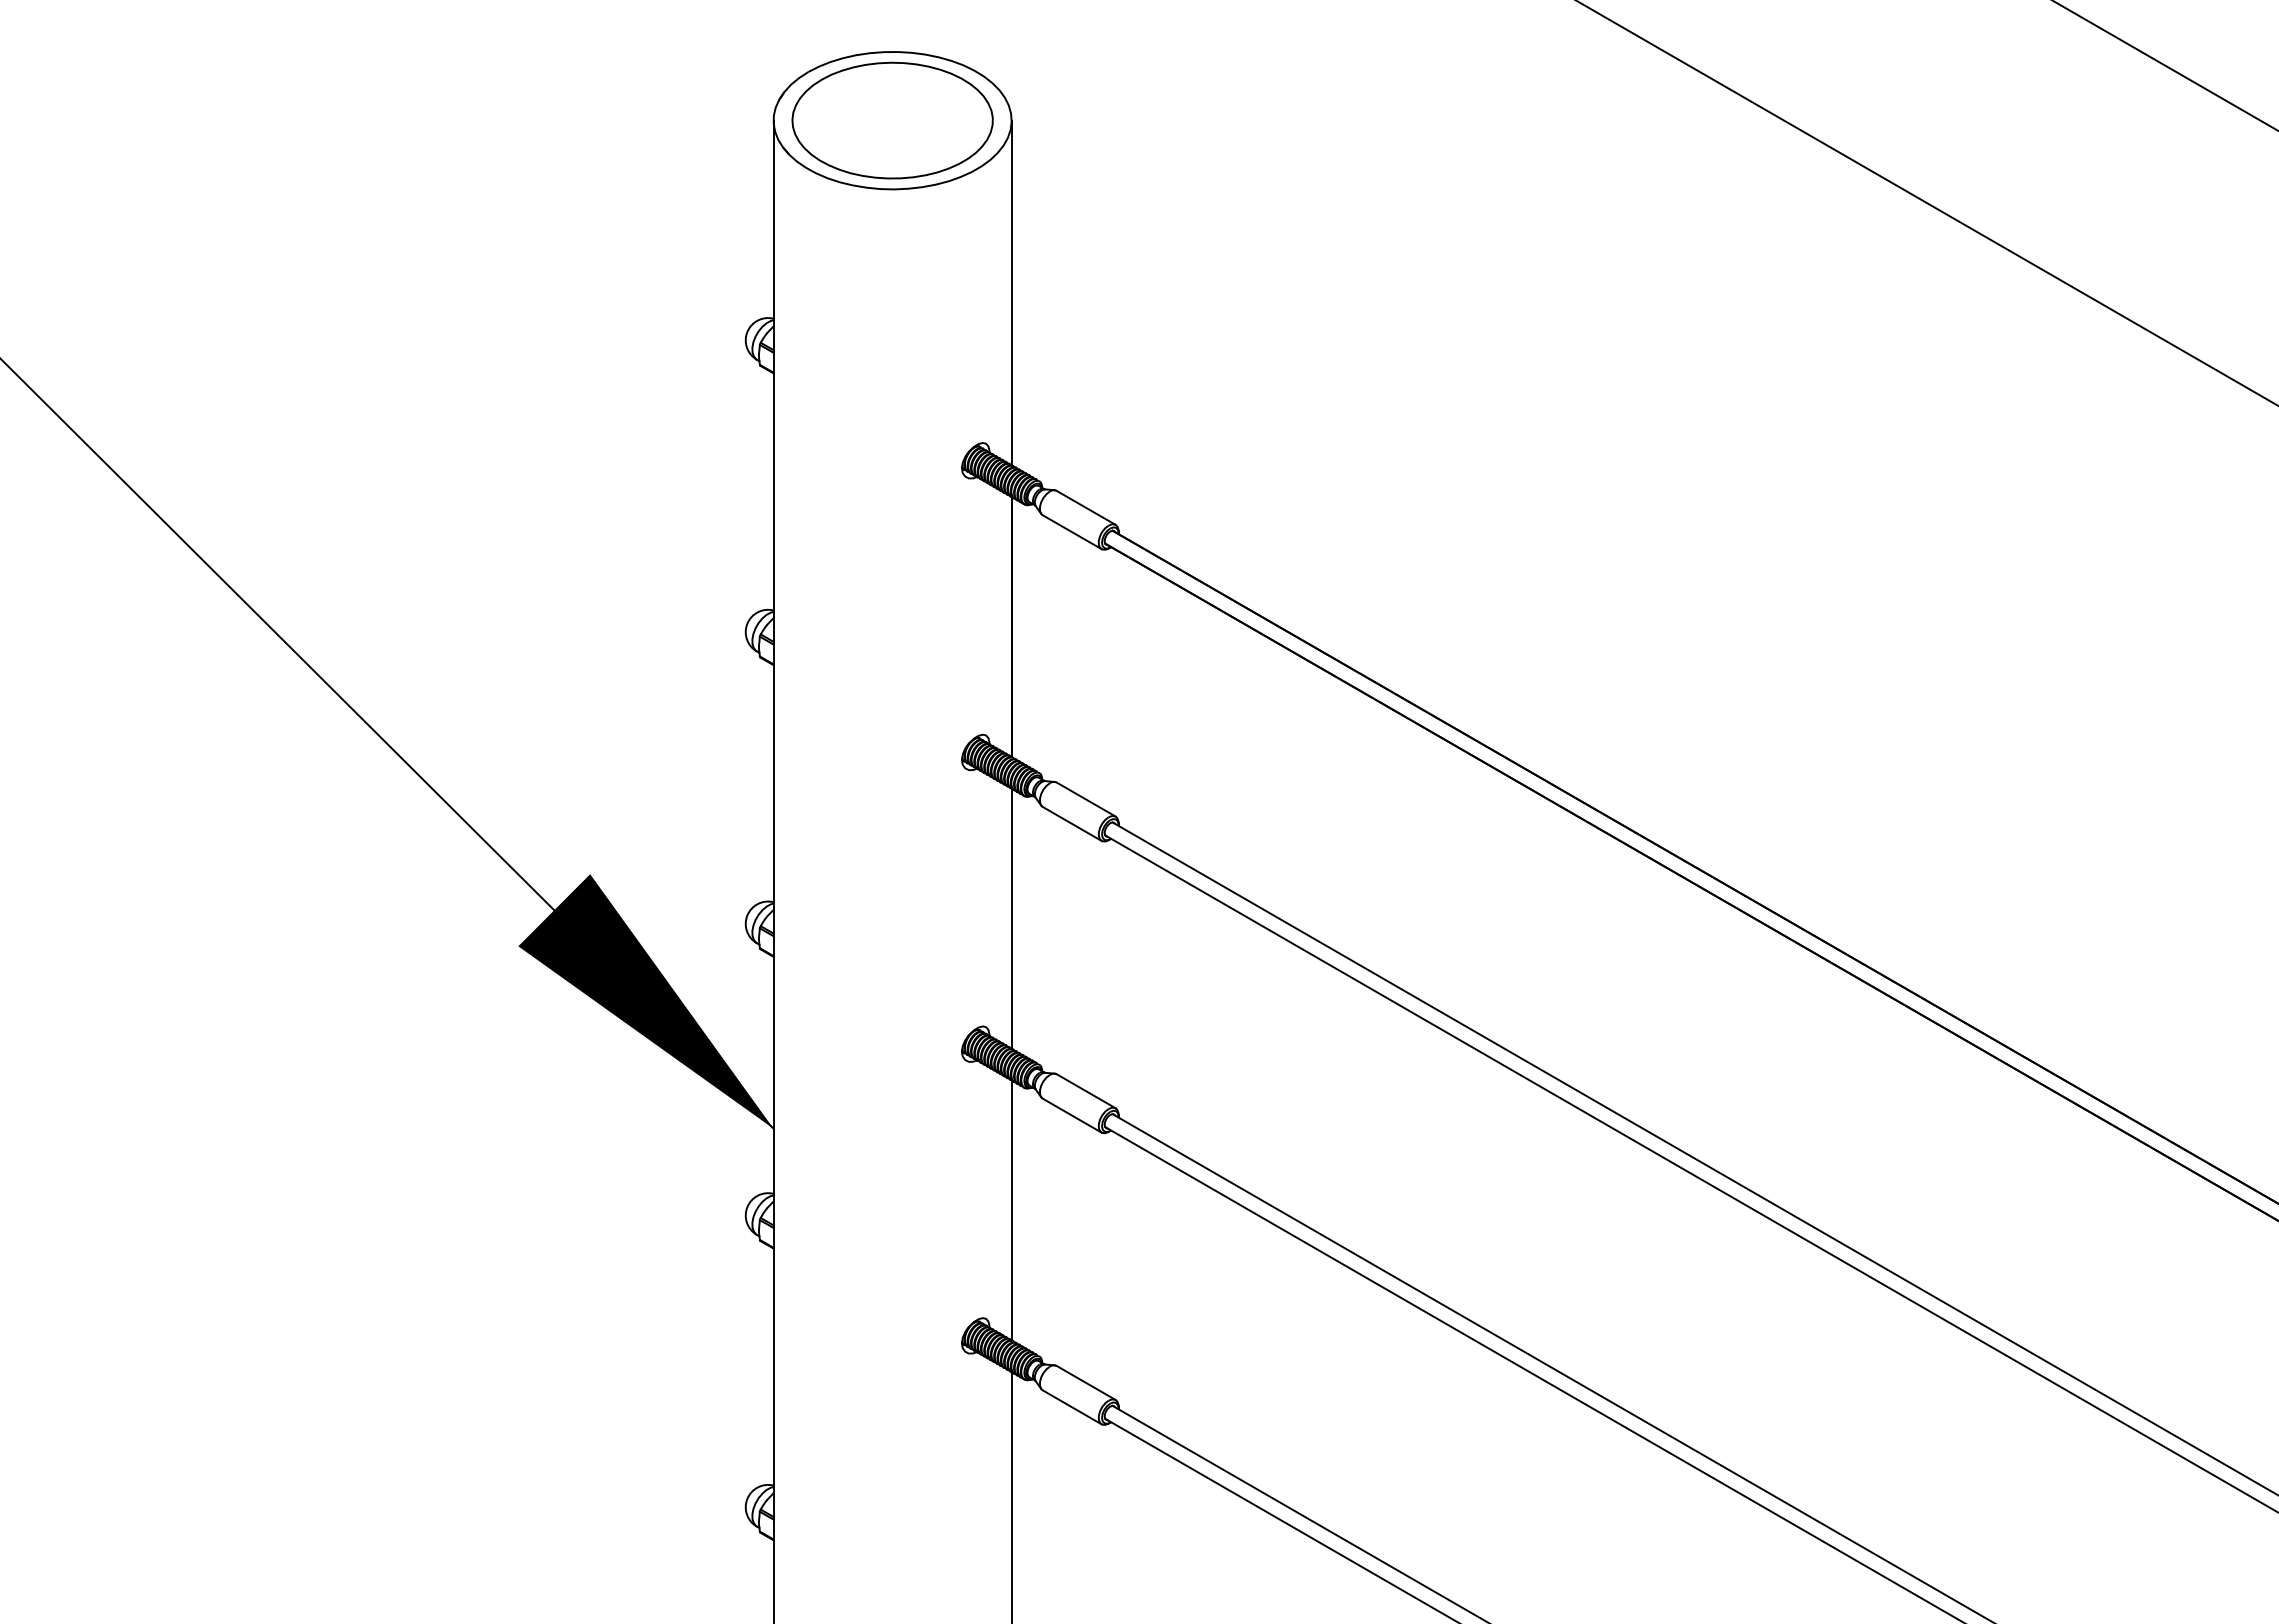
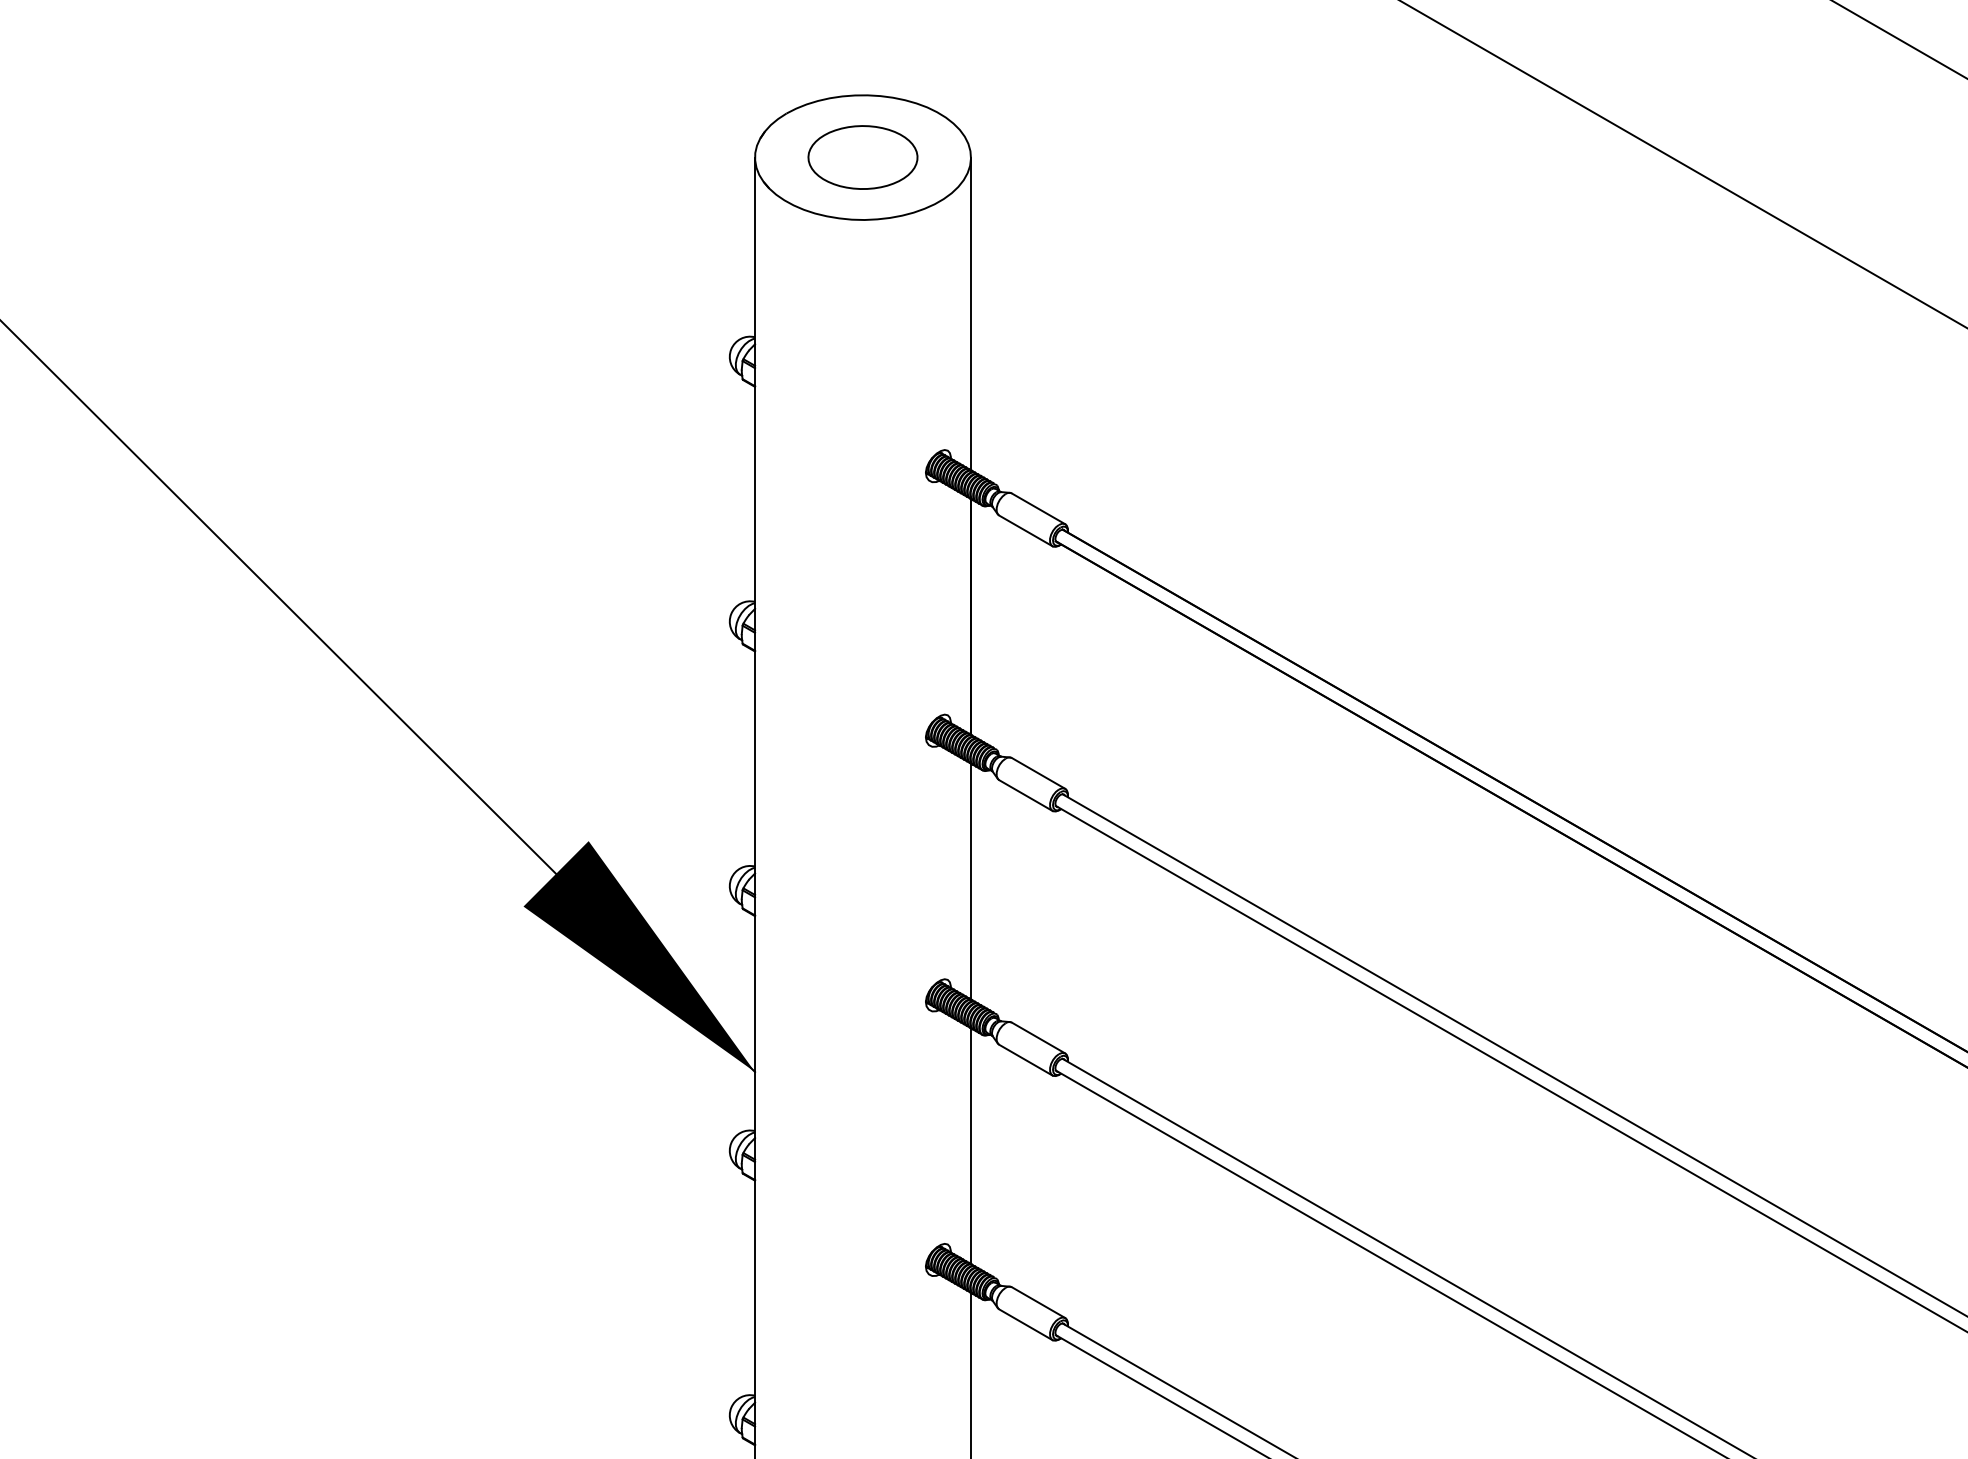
part: (892, 120) -> (862, 157), size x0.6

